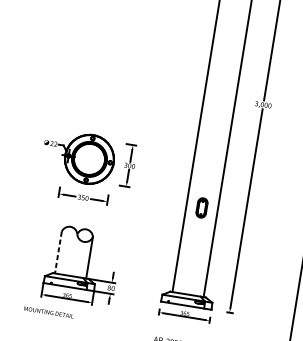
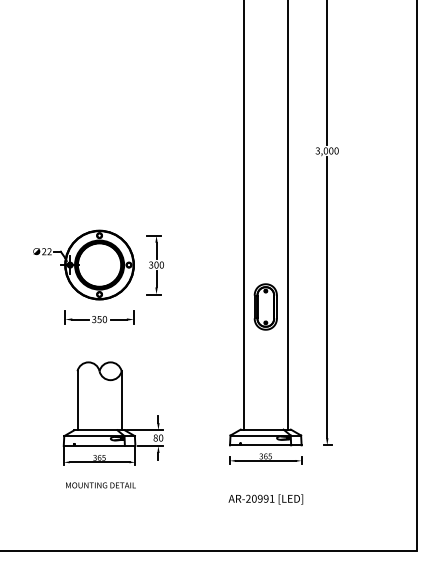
part: (201, 207) -> (265, 306), size x1.67
line: (58, 253) -> (77, 401), dashed -> solid
text: (48, 312) -> (100, 485), moved

